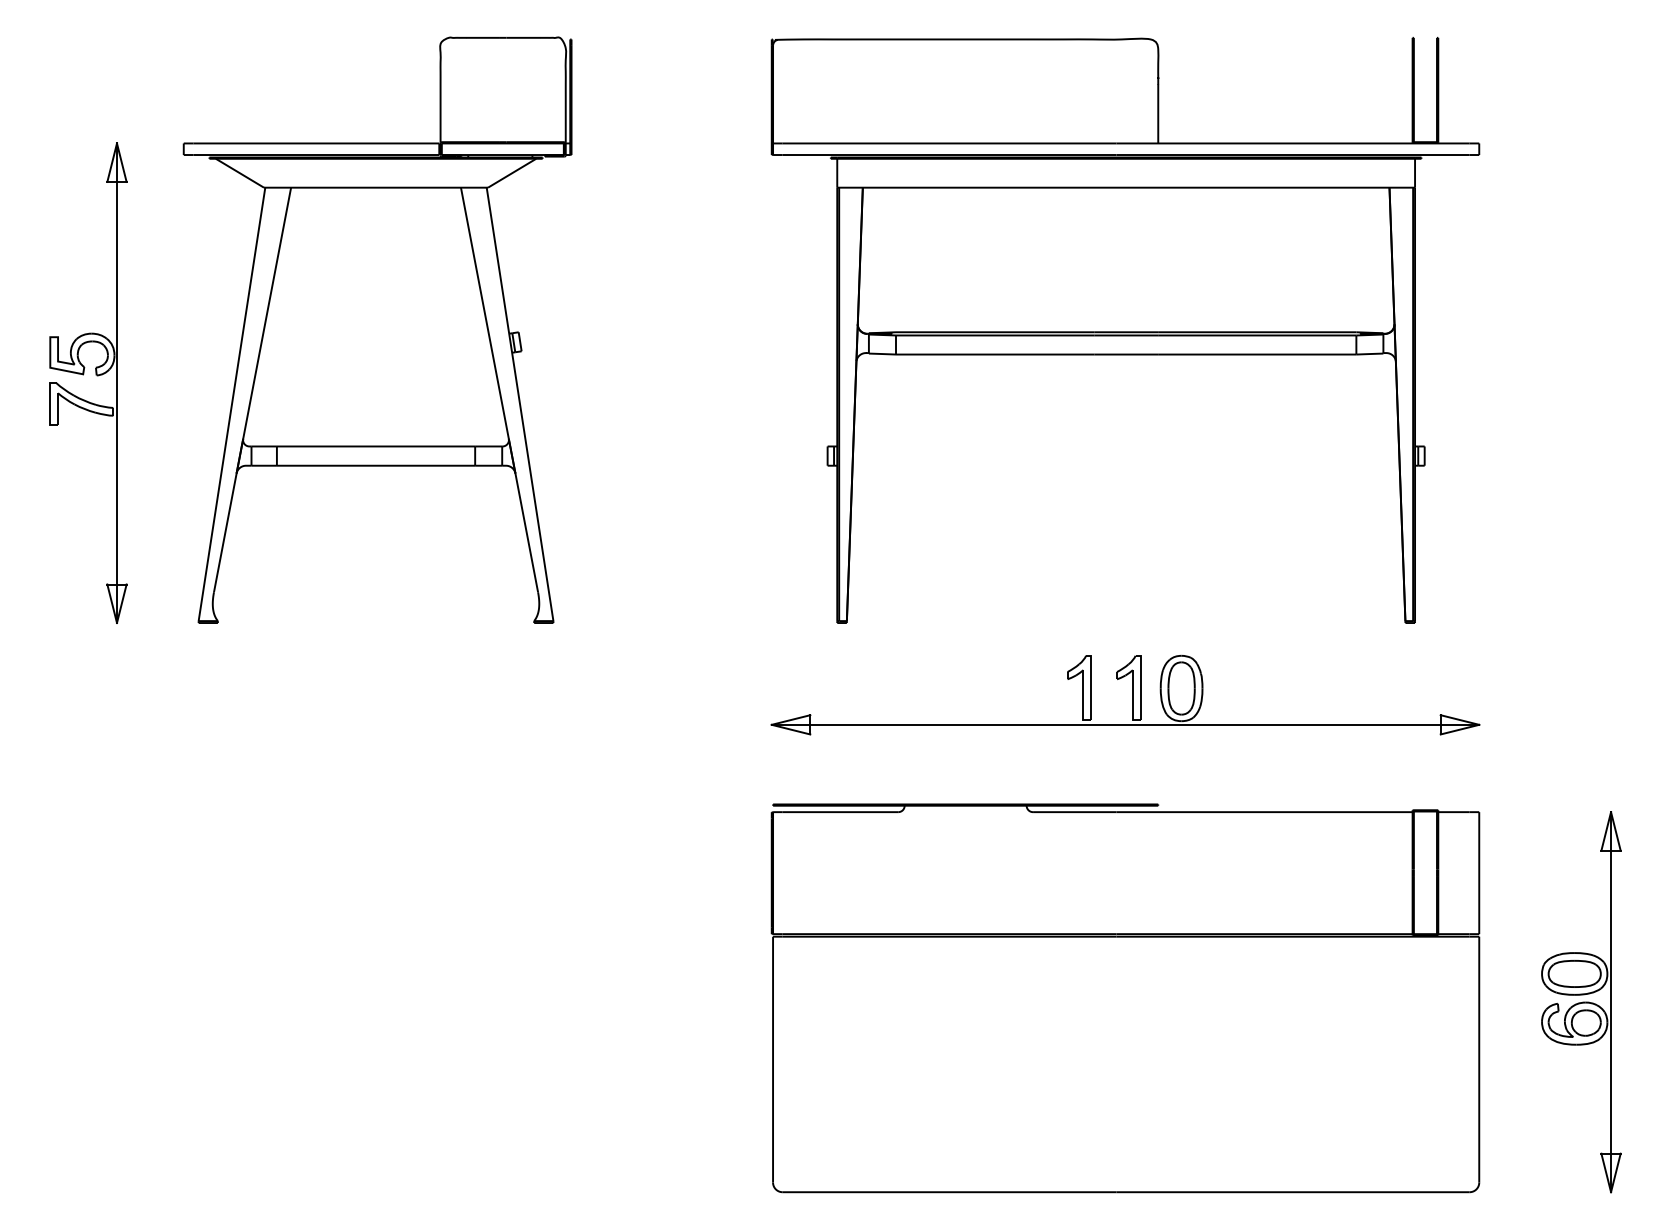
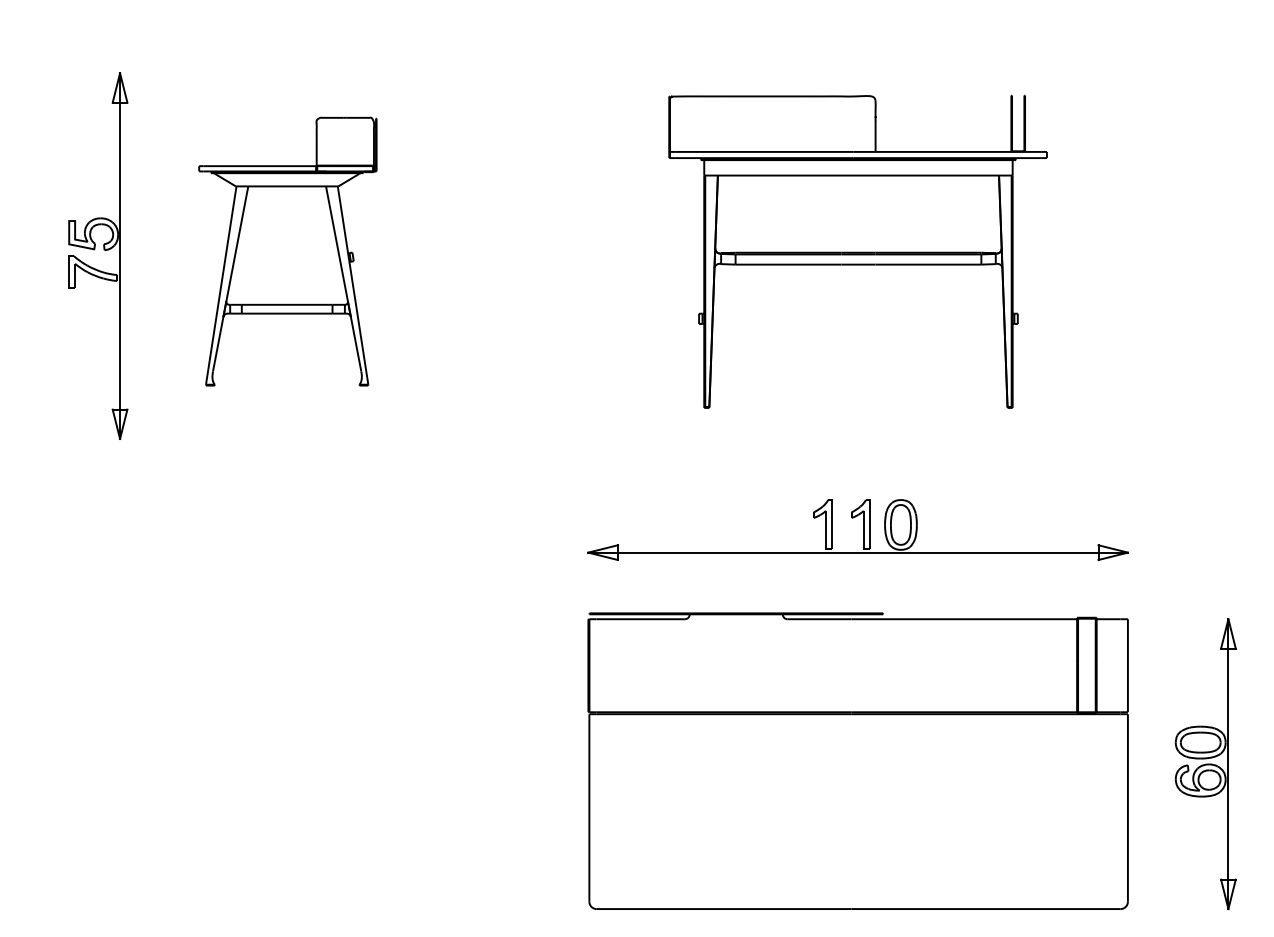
part: (377, 329) -> (287, 251), size x0.6
part: (1124, 329) -> (857, 251), size x0.7
part: (83, 375) -> (94, 250), moved

